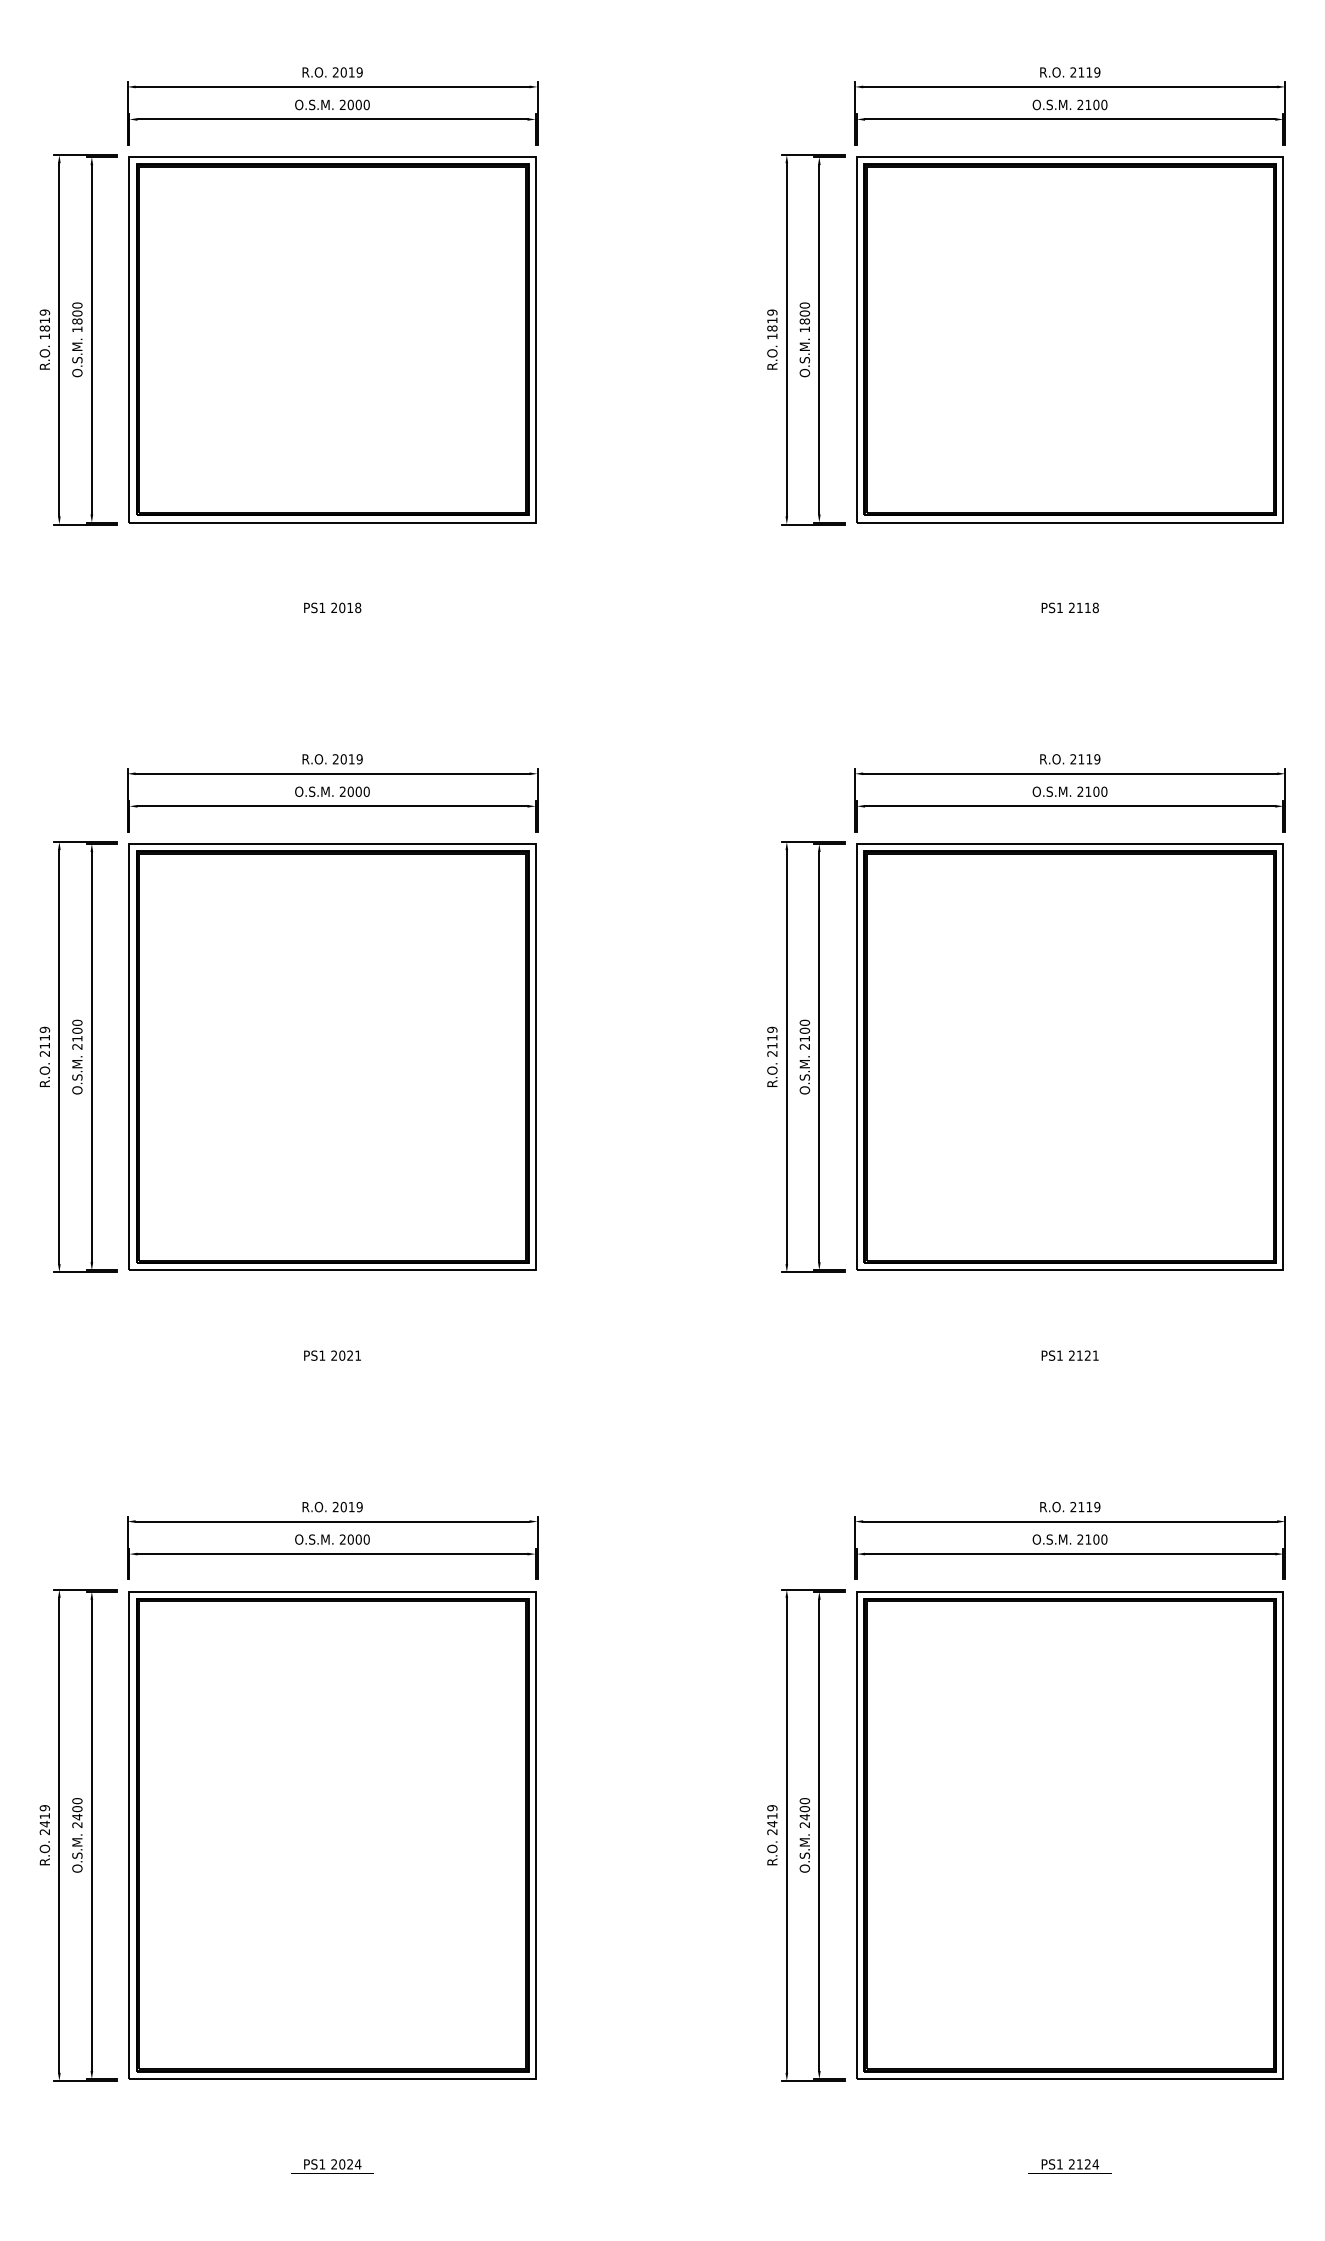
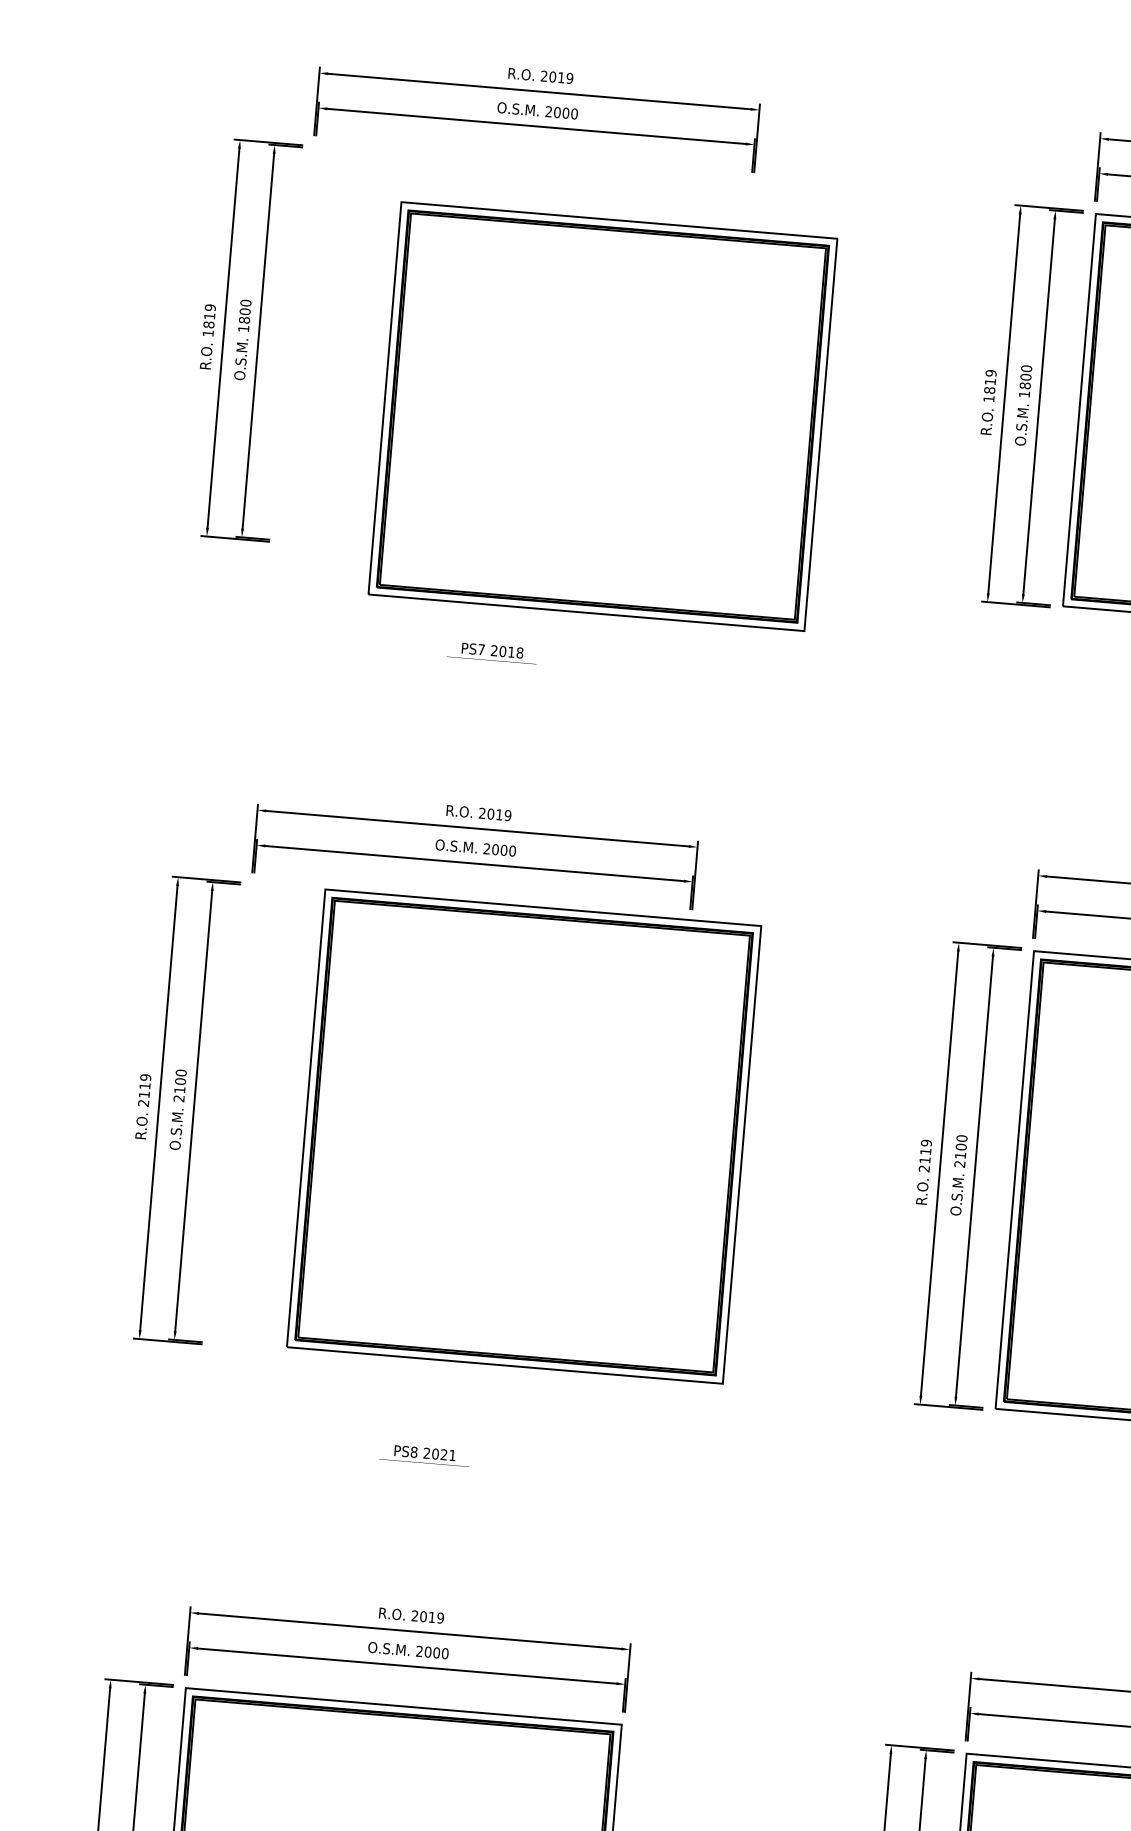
part: (332, 339) -> (602, 416), moved
text: (322, 607) -> (481, 649), PS1 -> PS7
part: (332, 1056) -> (524, 1135), moved
text: (322, 1355) -> (414, 1452), PS1 -> PS8

